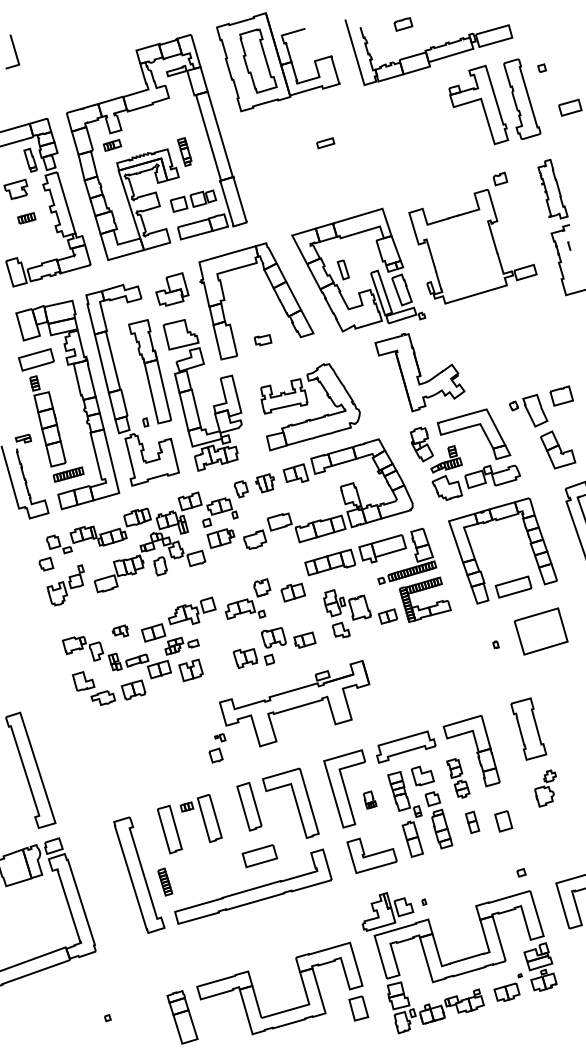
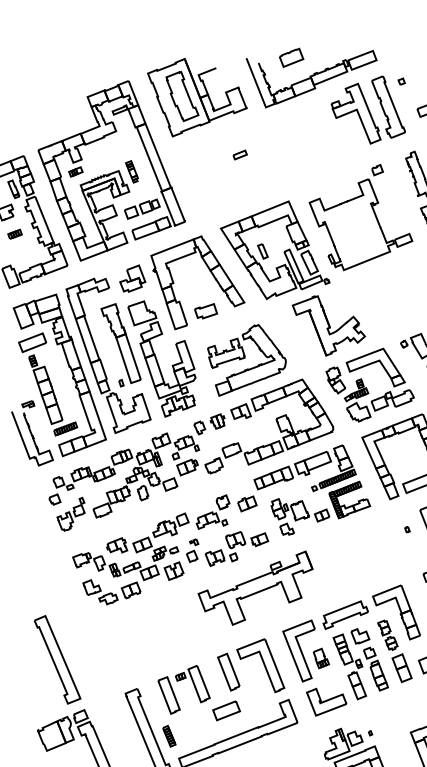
part: (403, 24) -> (291, 57), size x1.67
part: (262, 339) -> (205, 310), size x1.67
part: (120, 630) -> (116, 545), size x1.67
part: (217, 748) -> (192, 550), moved
part: (370, 799) -> (321, 657), size x1.43
part: (472, 822) -> (402, 668), size x1.67
part: (259, 856) -> (226, 711), moved

